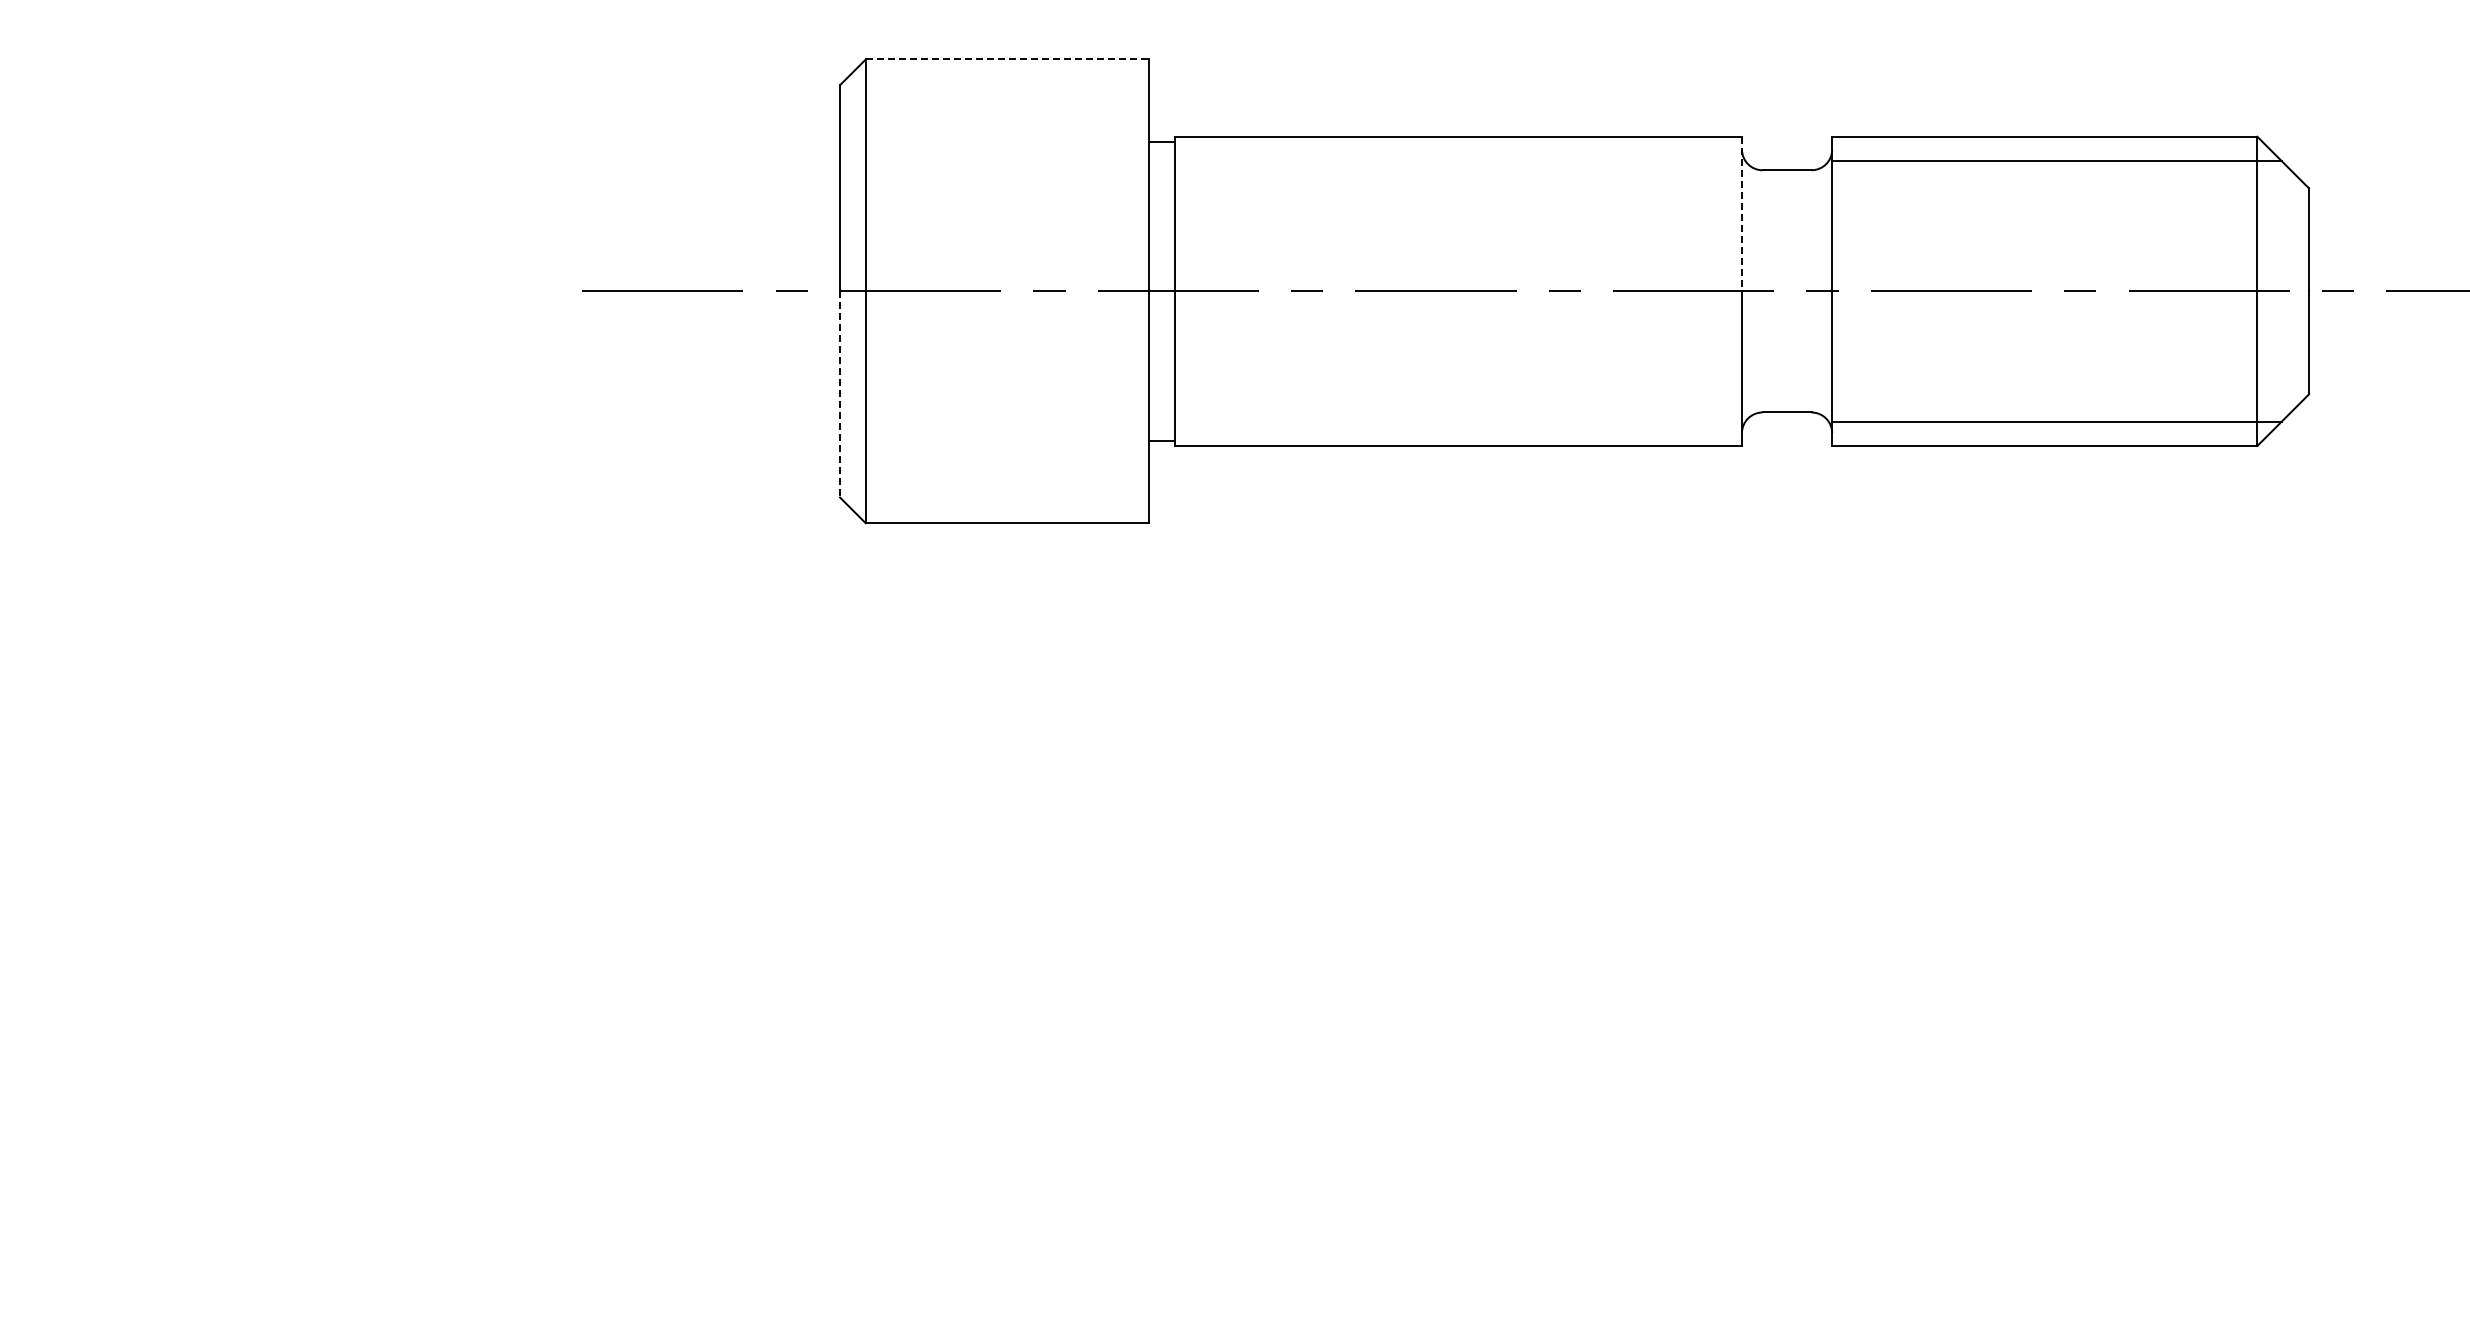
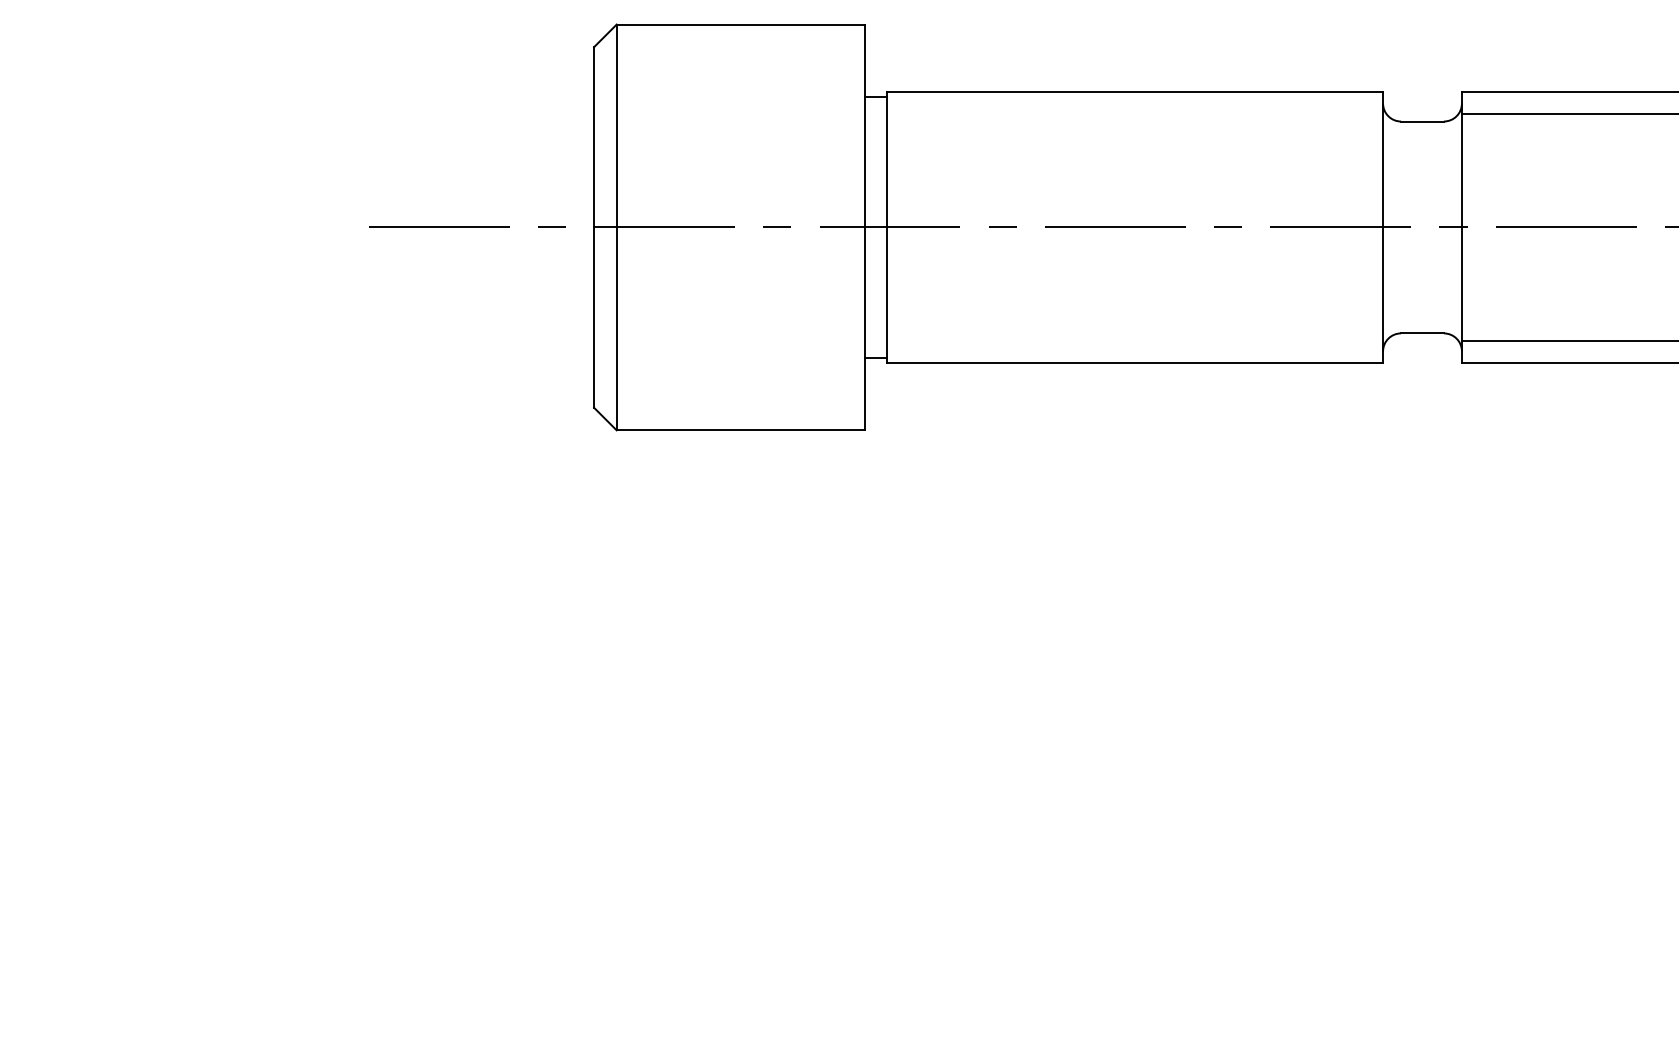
line: (1007, 59) -> (740, 24), dashed -> solid
line: (1741, 214) -> (1382, 160), dashed -> solid
line: (840, 394) -> (594, 317), dashed -> solid

